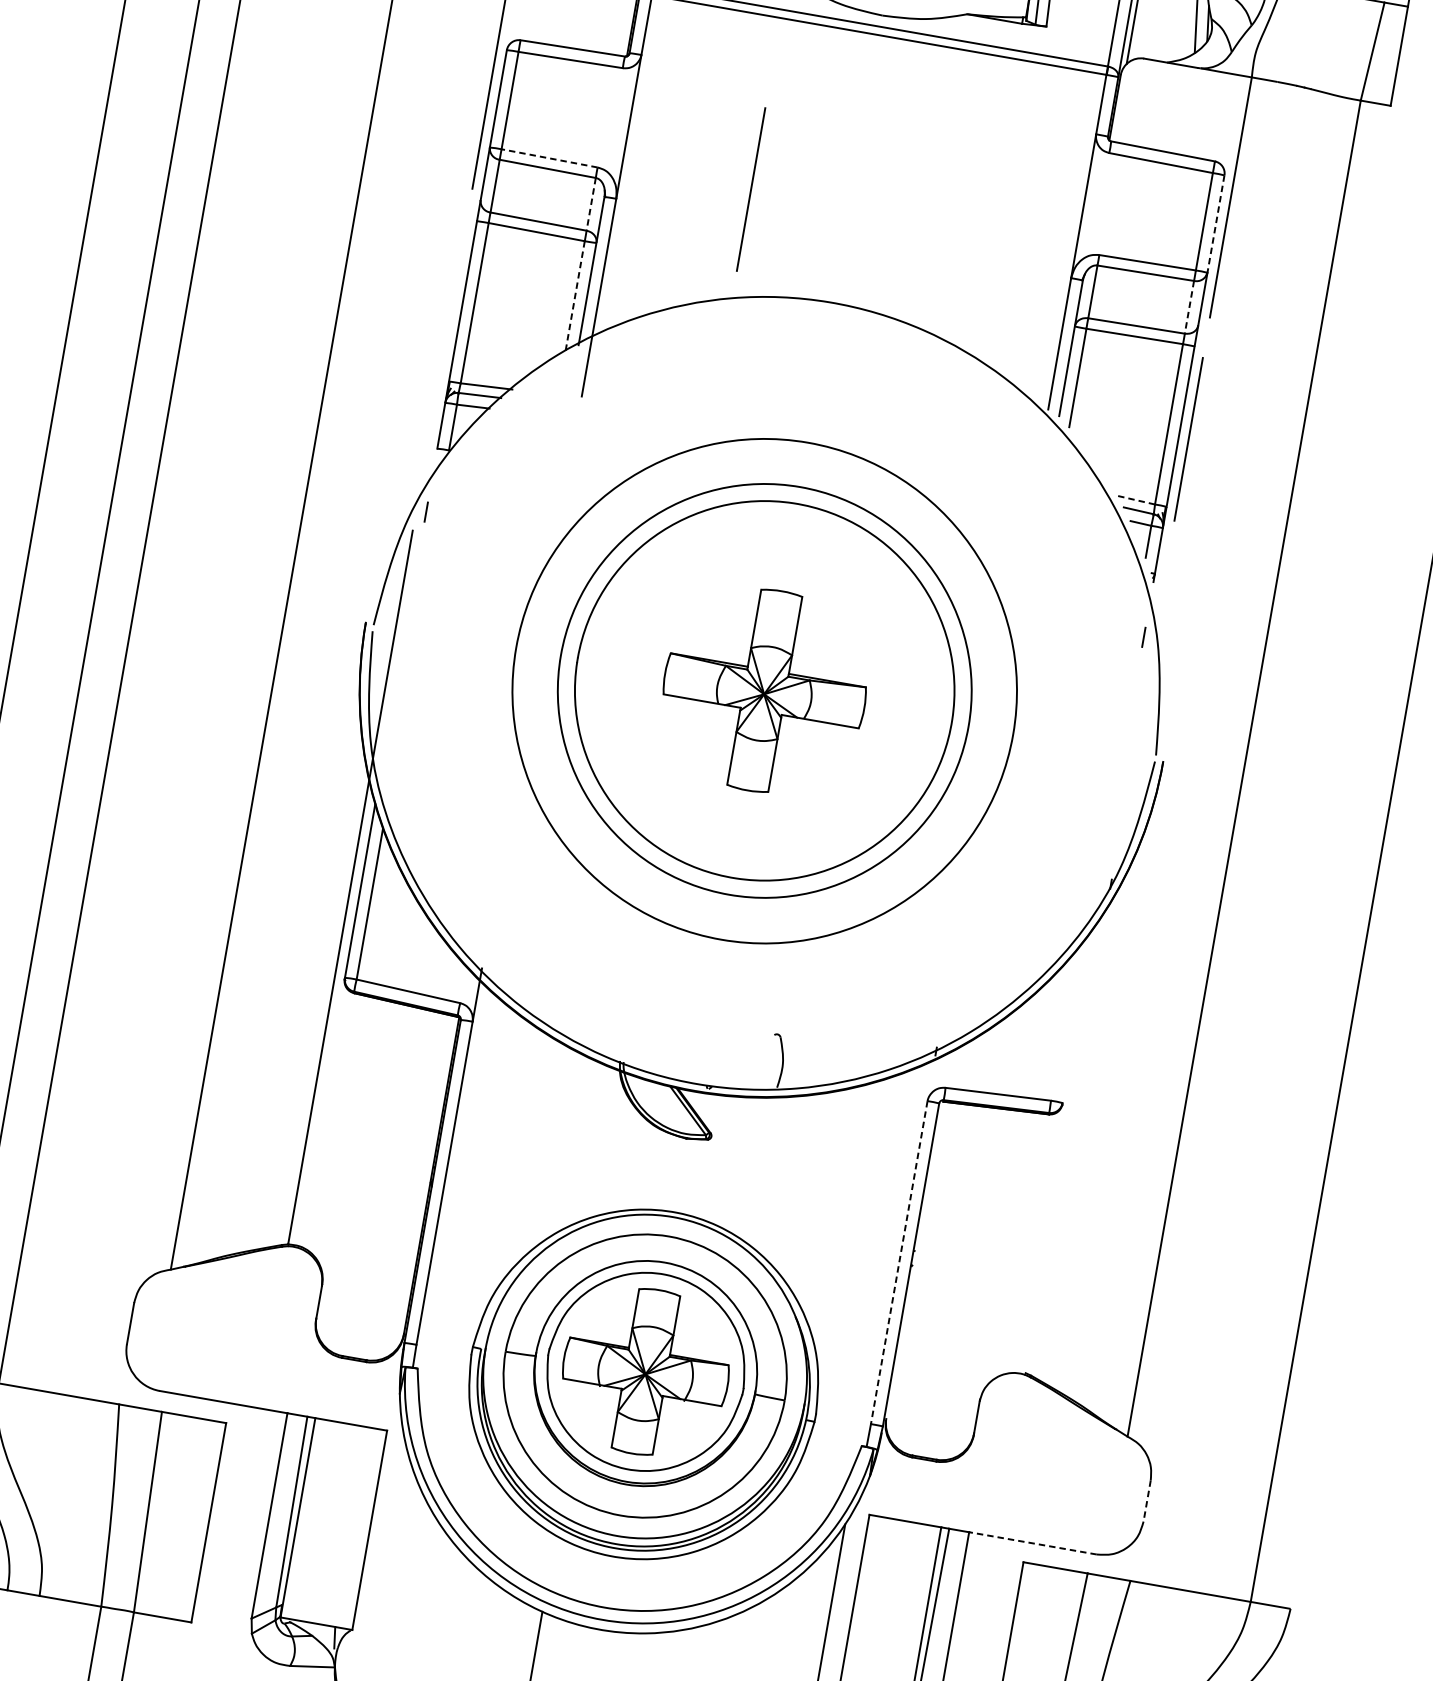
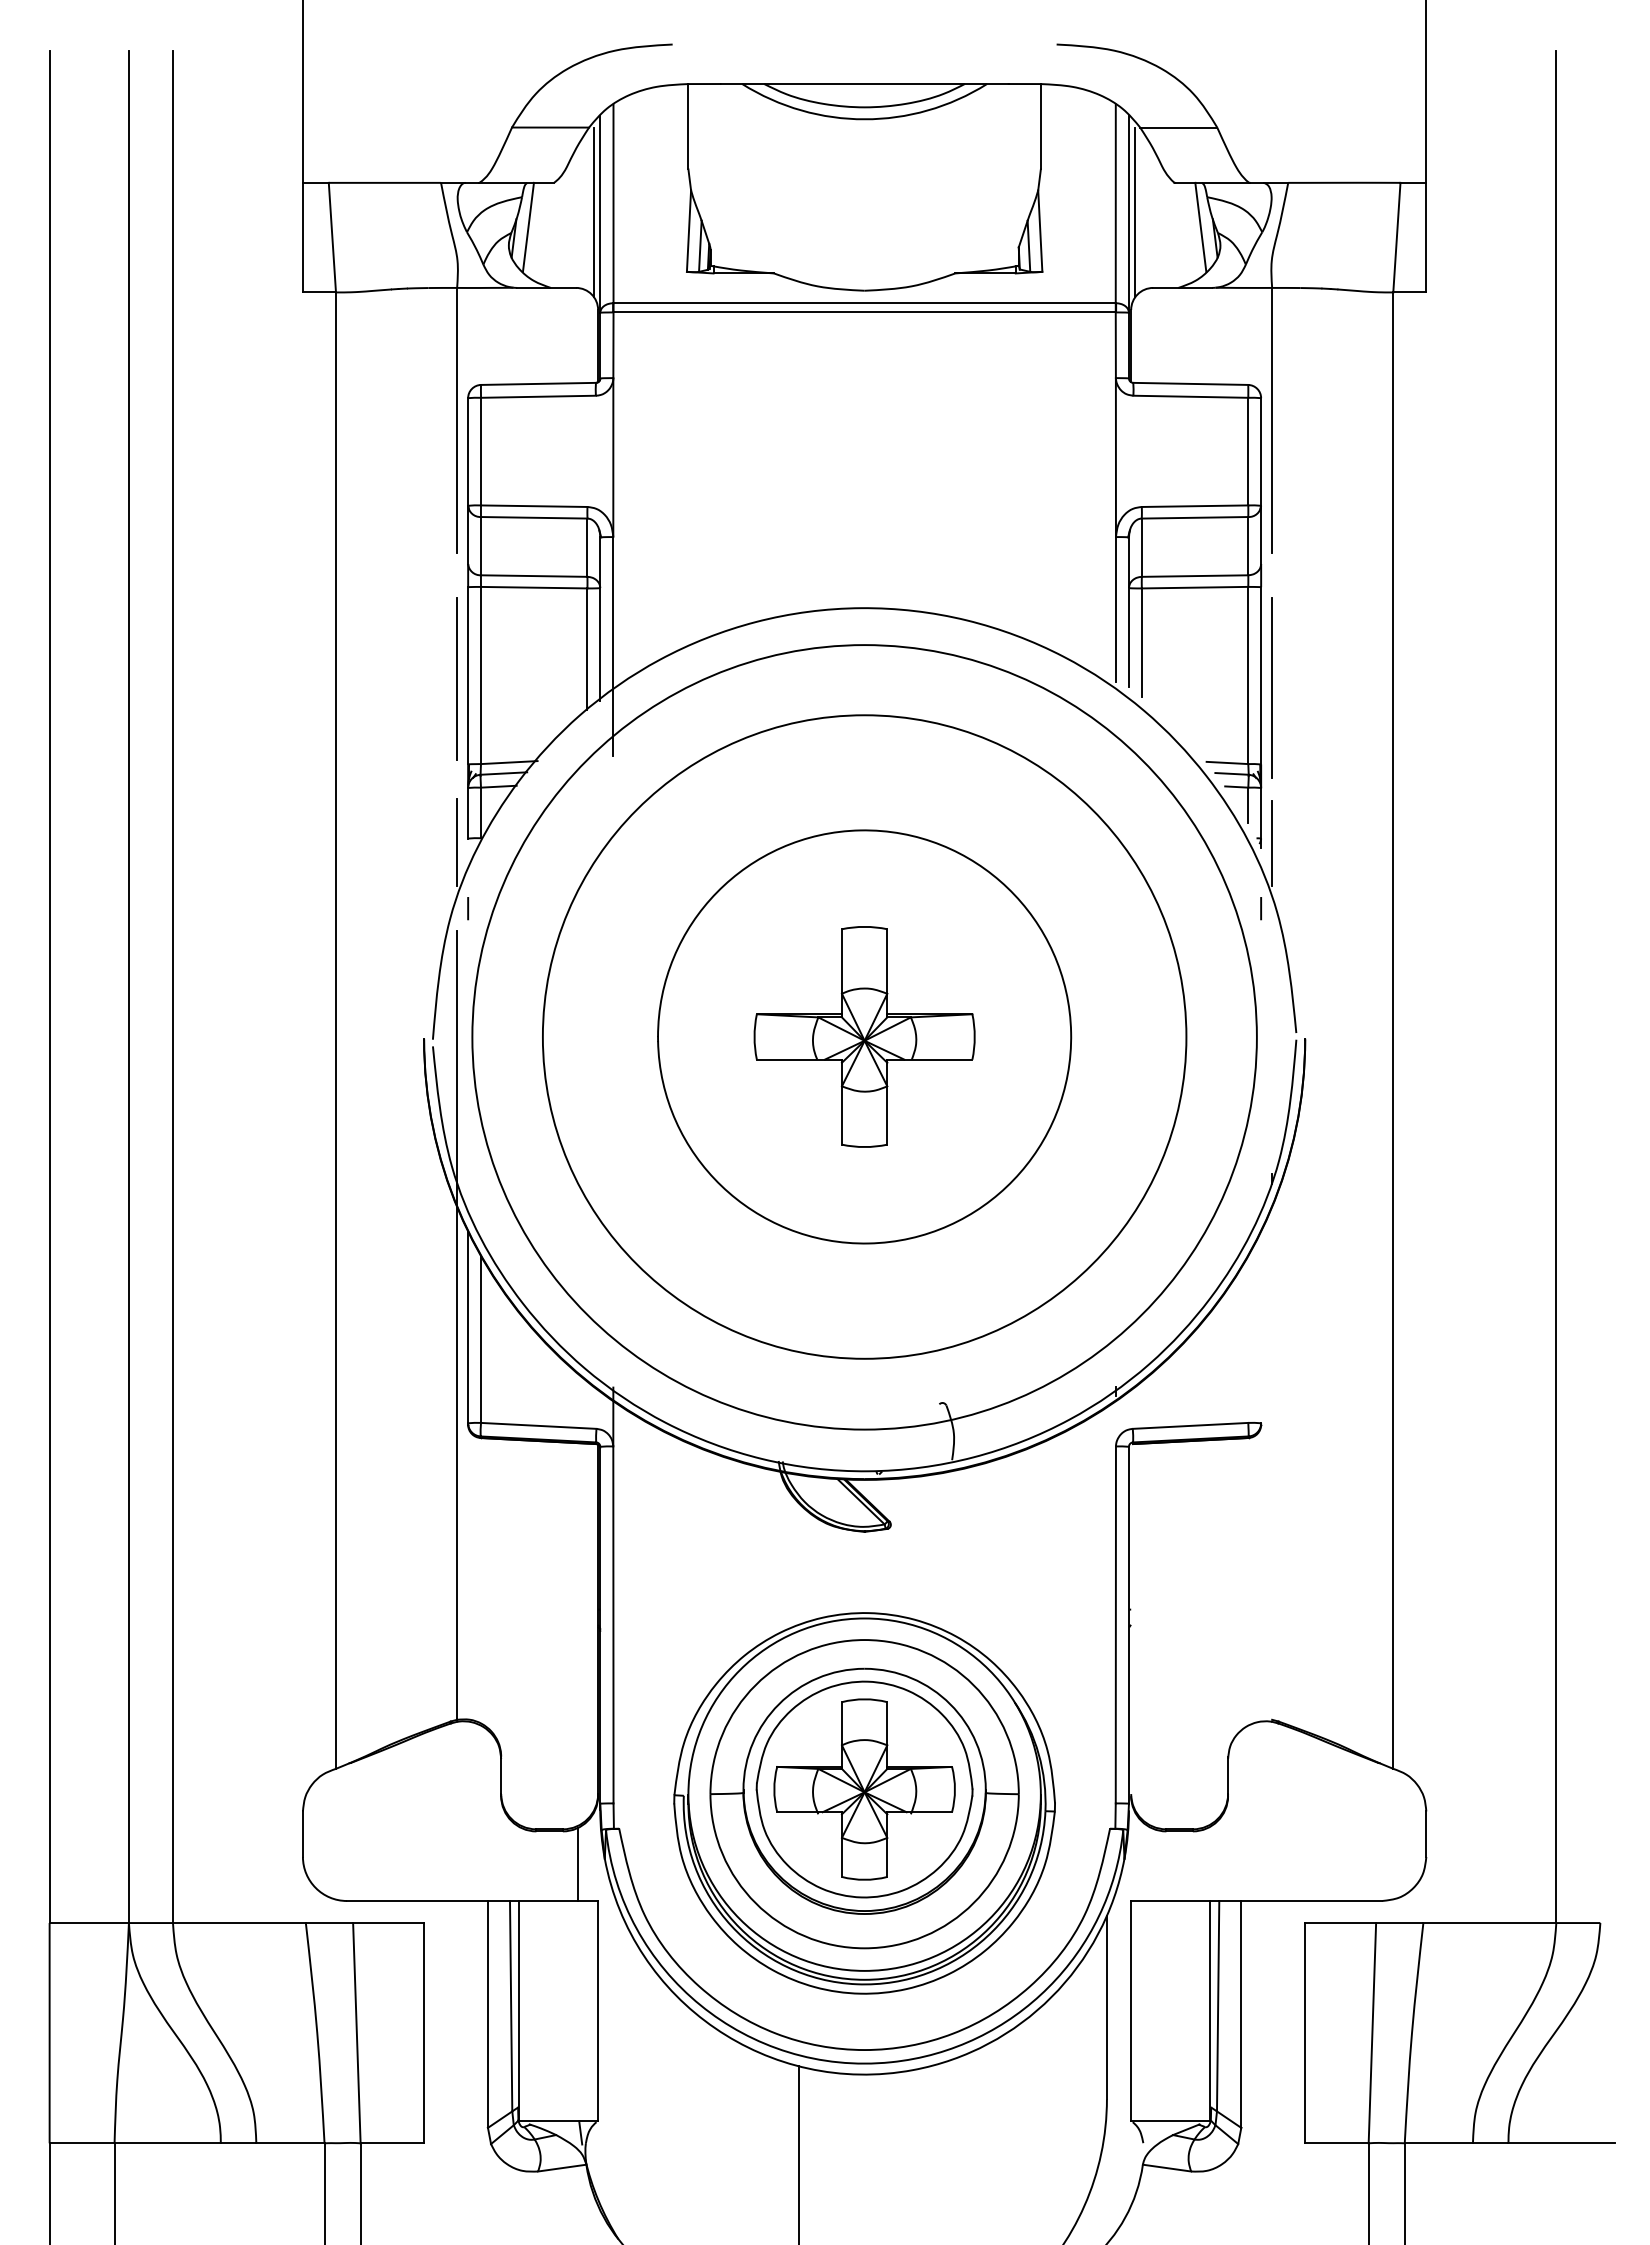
line: (548, 158) -> (533, 506), dashed -> solid
line: (750, 189) -> (755, 501), removed
line: (591, 205) -> (587, 548), dashed -> solid
line: (1216, 223) -> (1261, 451), dashed -> solid
line: (575, 296) -> (587, 649), dashed -> solid
line: (452, 302) -> (456, 678), added
line: (1189, 307) -> (1248, 546), dashed -> solid
line: (427, 450) -> (457, 842), added
line: (1136, 499) -> (1227, 762), dashed -> solid
line: (1164, 580) -> (1272, 843), added
circle: (764, 690) -> (864, 1036), size x1.43
circle: (764, 691) -> (864, 1037), size x1.43
line: (898, 1263) -> (1115, 1625), dashed -> solid
line: (375, 1394) -> (578, 1864), added
line: (1147, 1501) -> (1426, 1834), dashed -> solid
line: (1032, 1543) -> (1311, 1901), dashed -> solid

